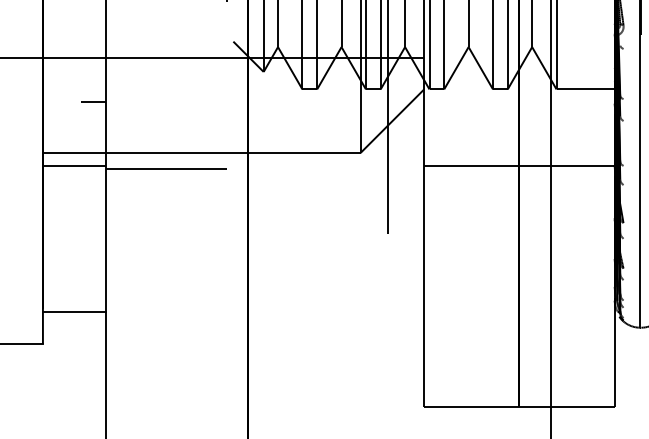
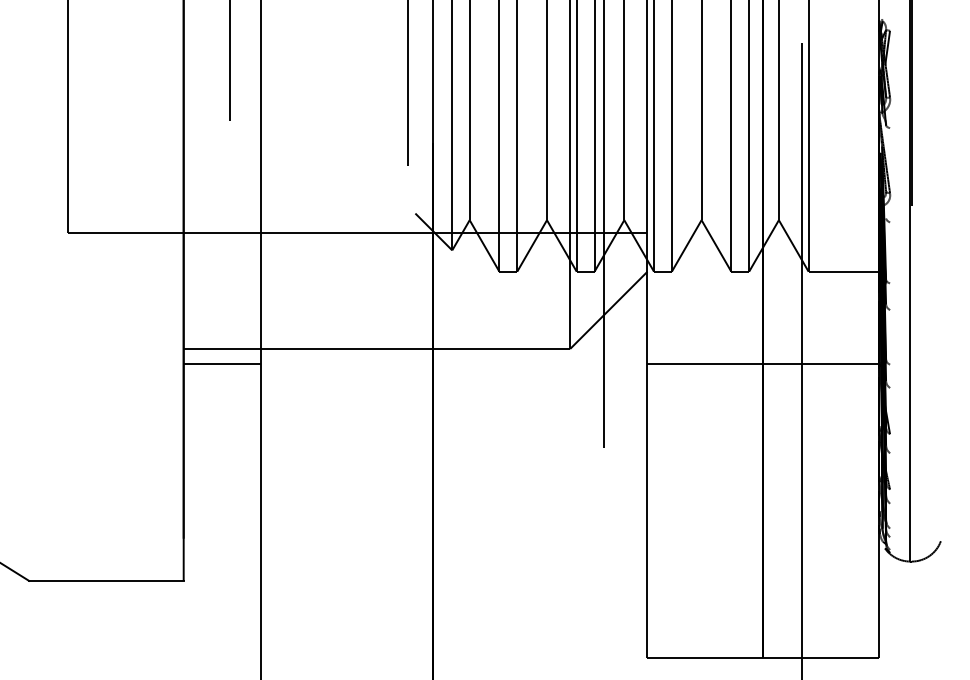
line: (93, 101) -> (245, 286), removed
line: (166, 169) -> (333, 368), removed
line: (74, 312) -> (221, 542), removed

